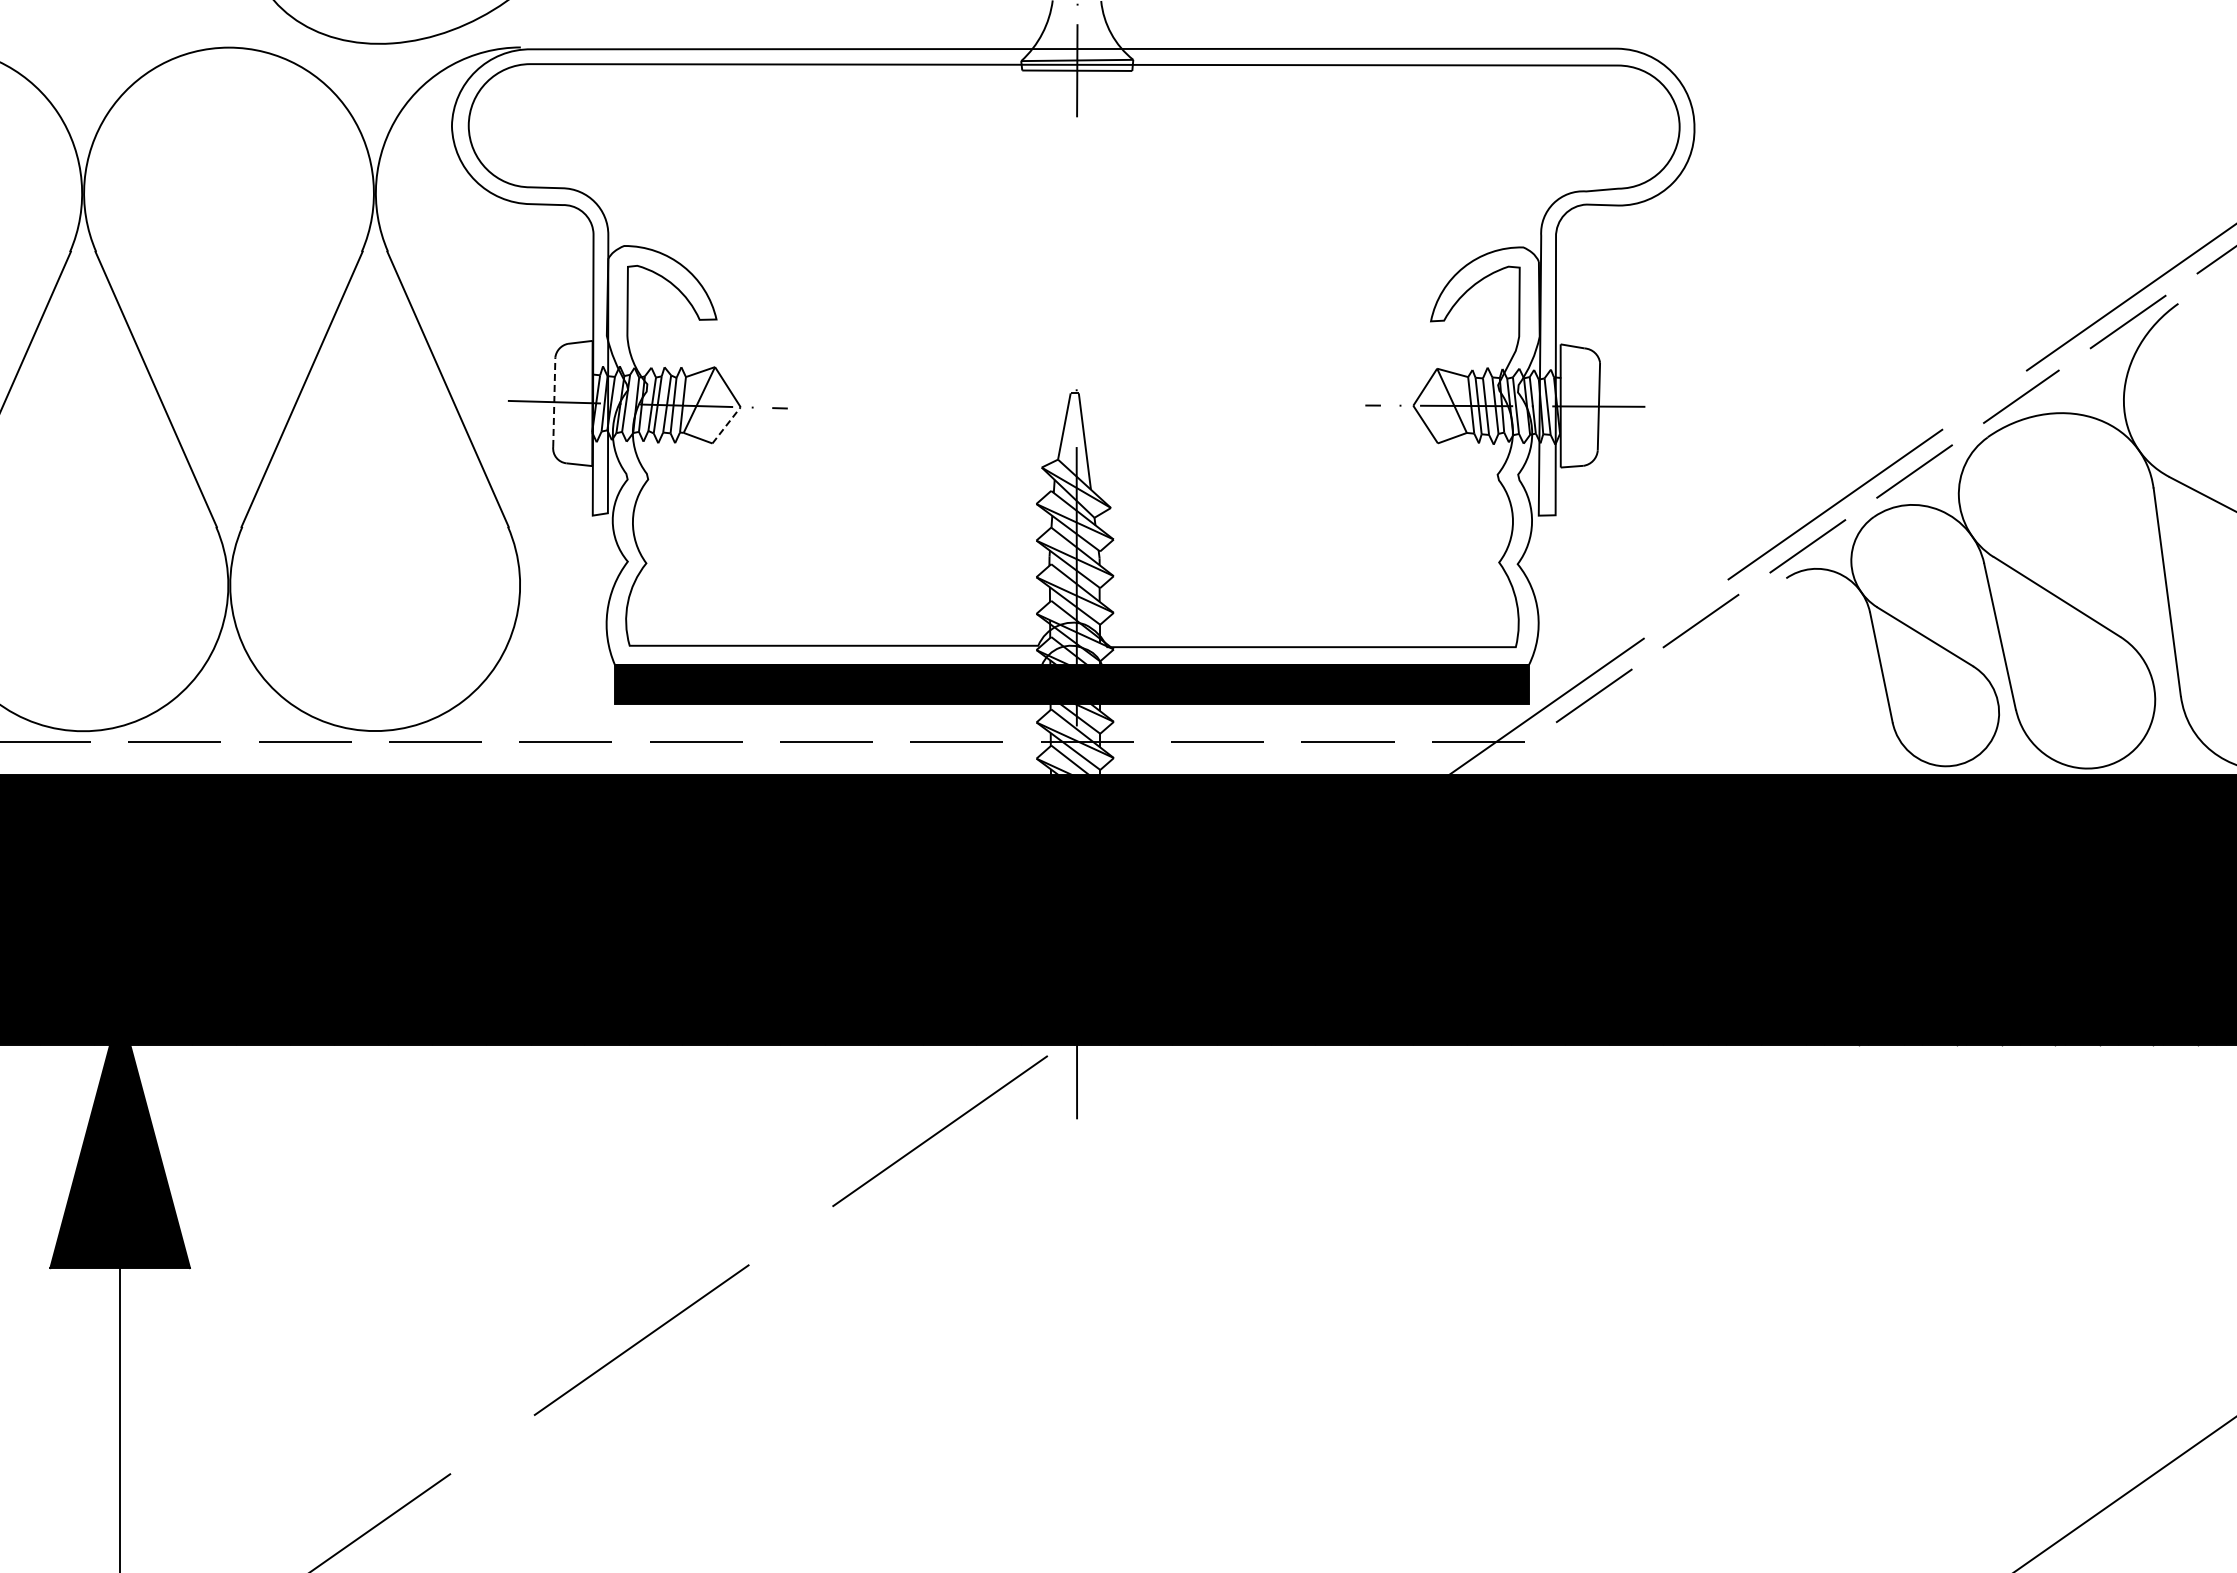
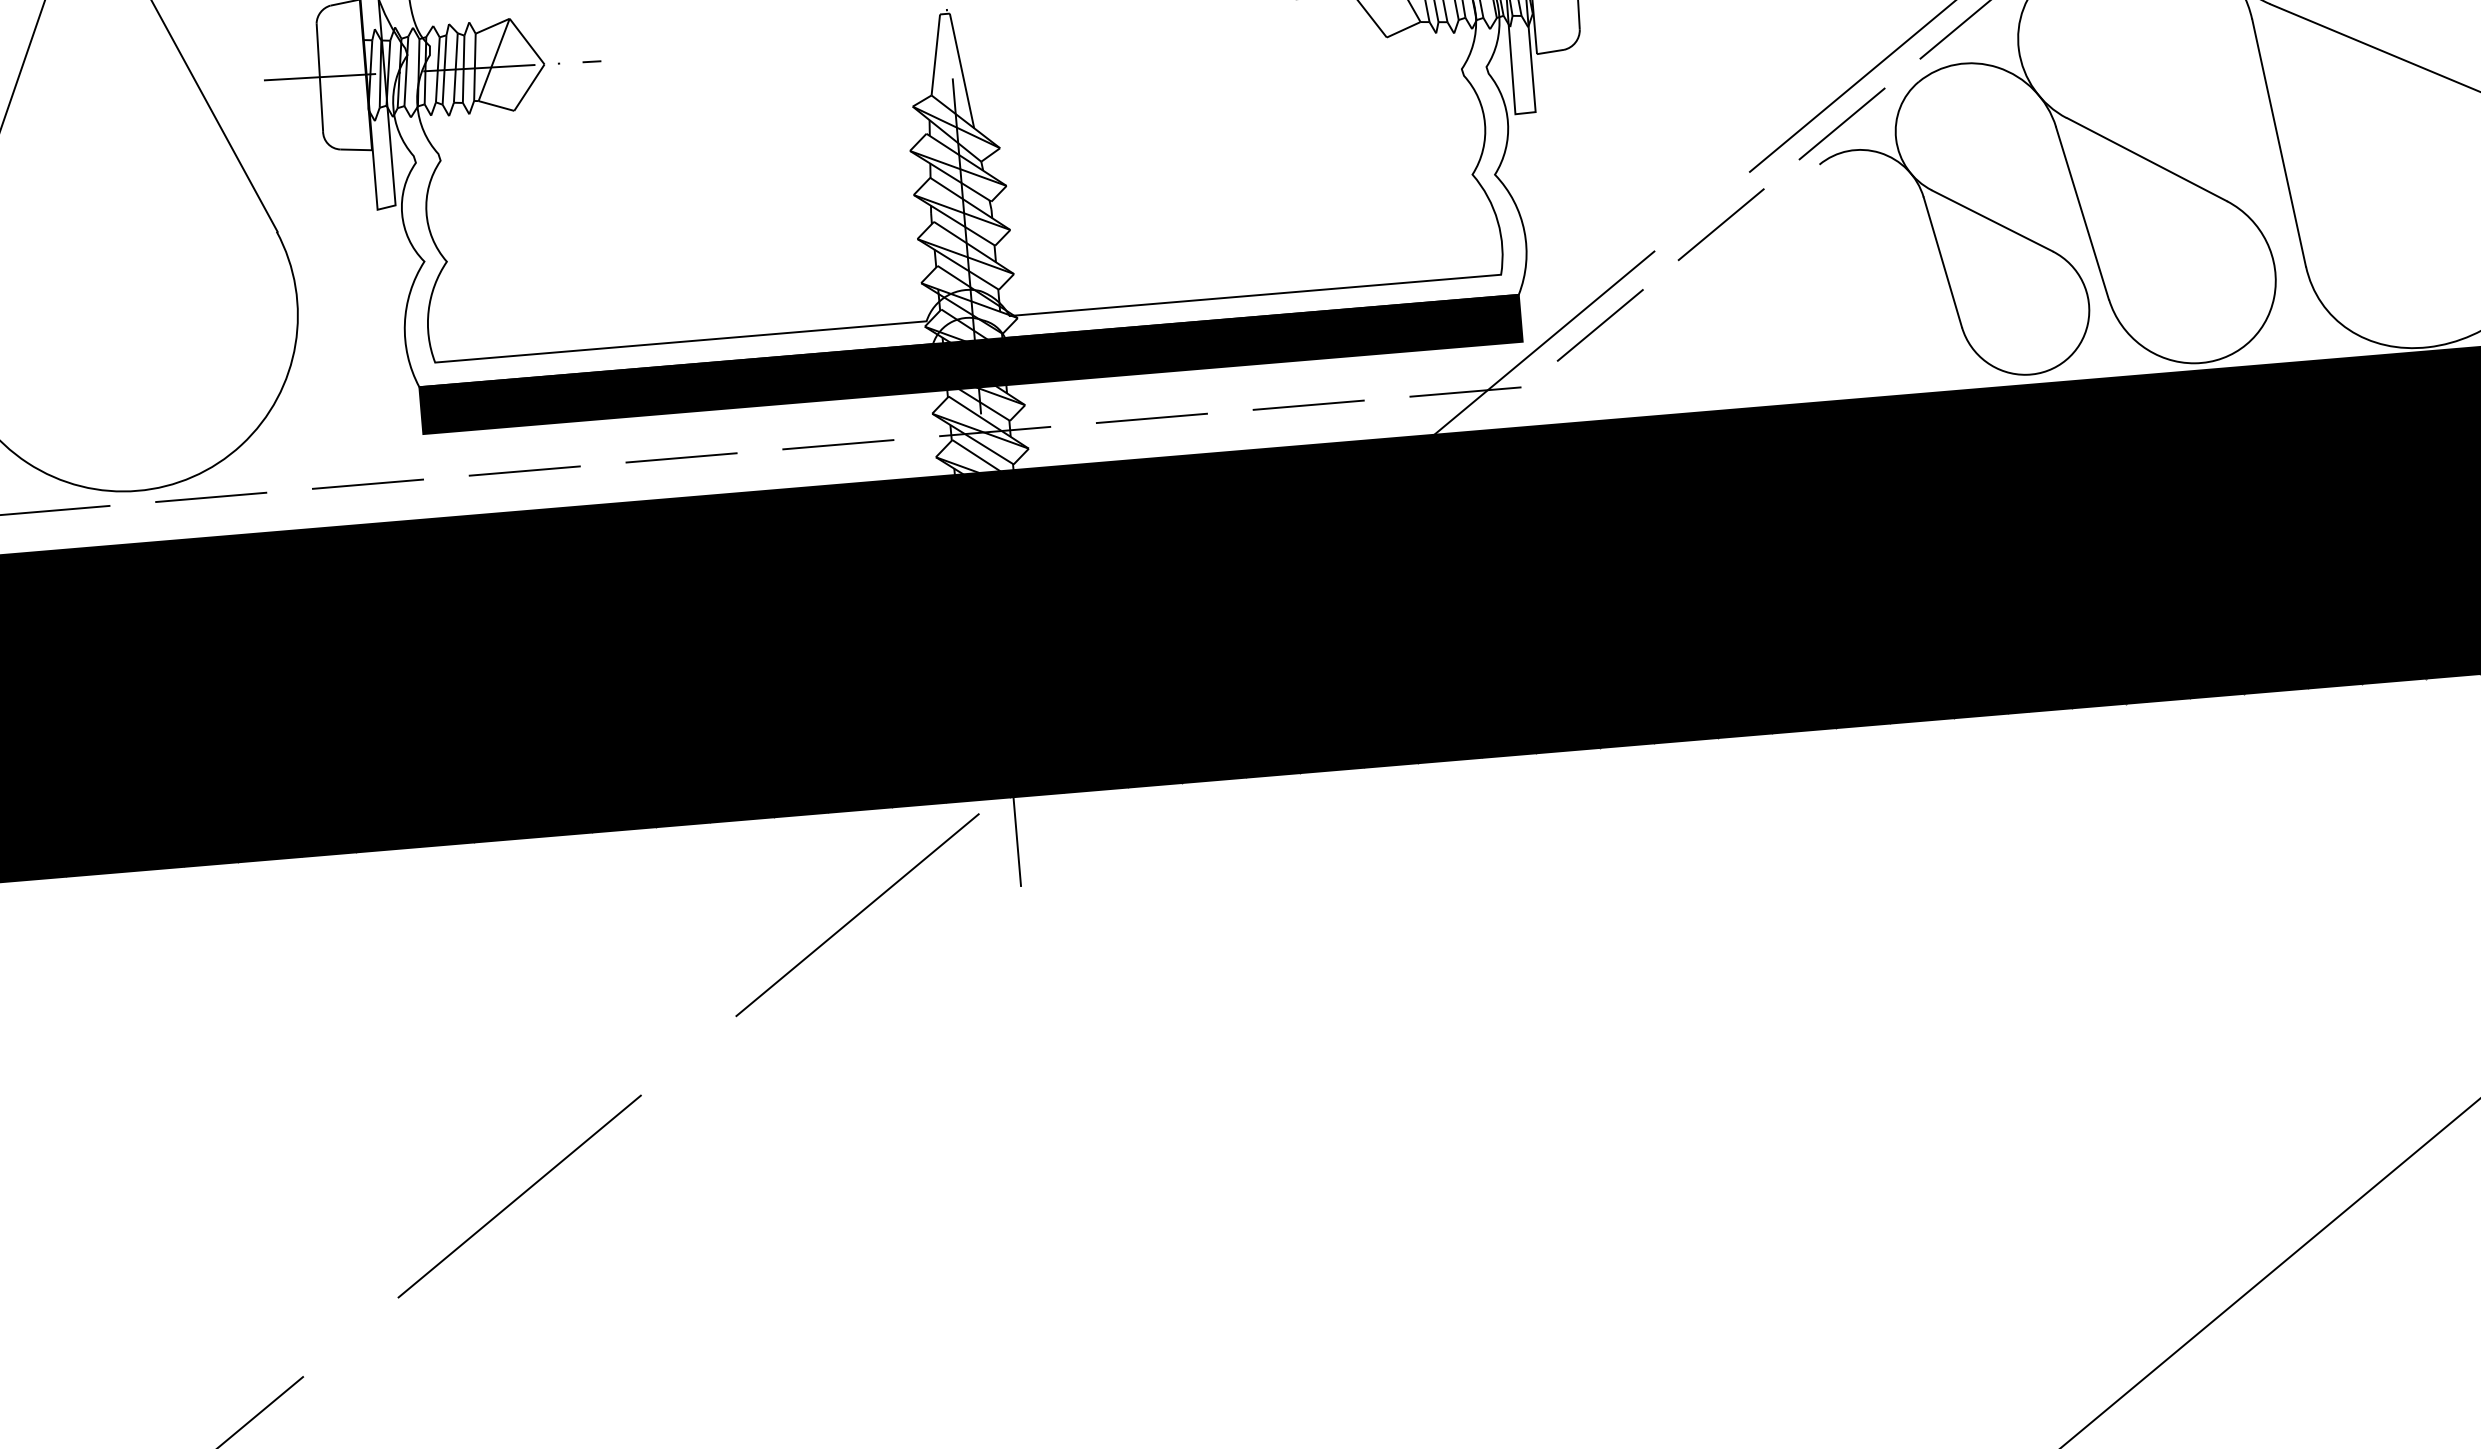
line: (554, 402) -> (320, 77), dashed -> solid
line: (726, 425) -> (529, 87), dashed -> solid

